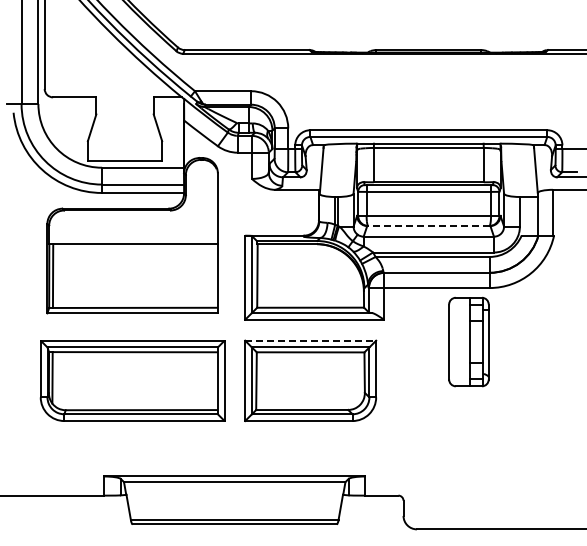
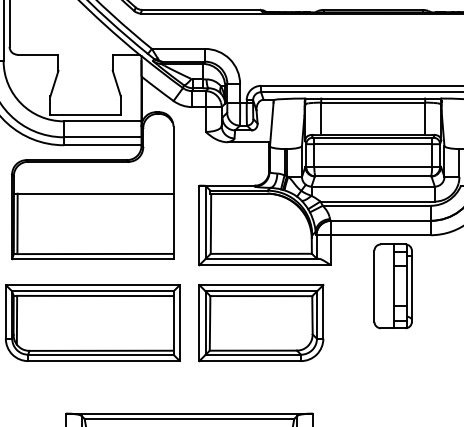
line: (428, 226) -> (372, 176), dashed -> solid
line: (311, 340) -> (262, 284), dashed -> solid
part: (468, 341) -> (392, 285), moved

